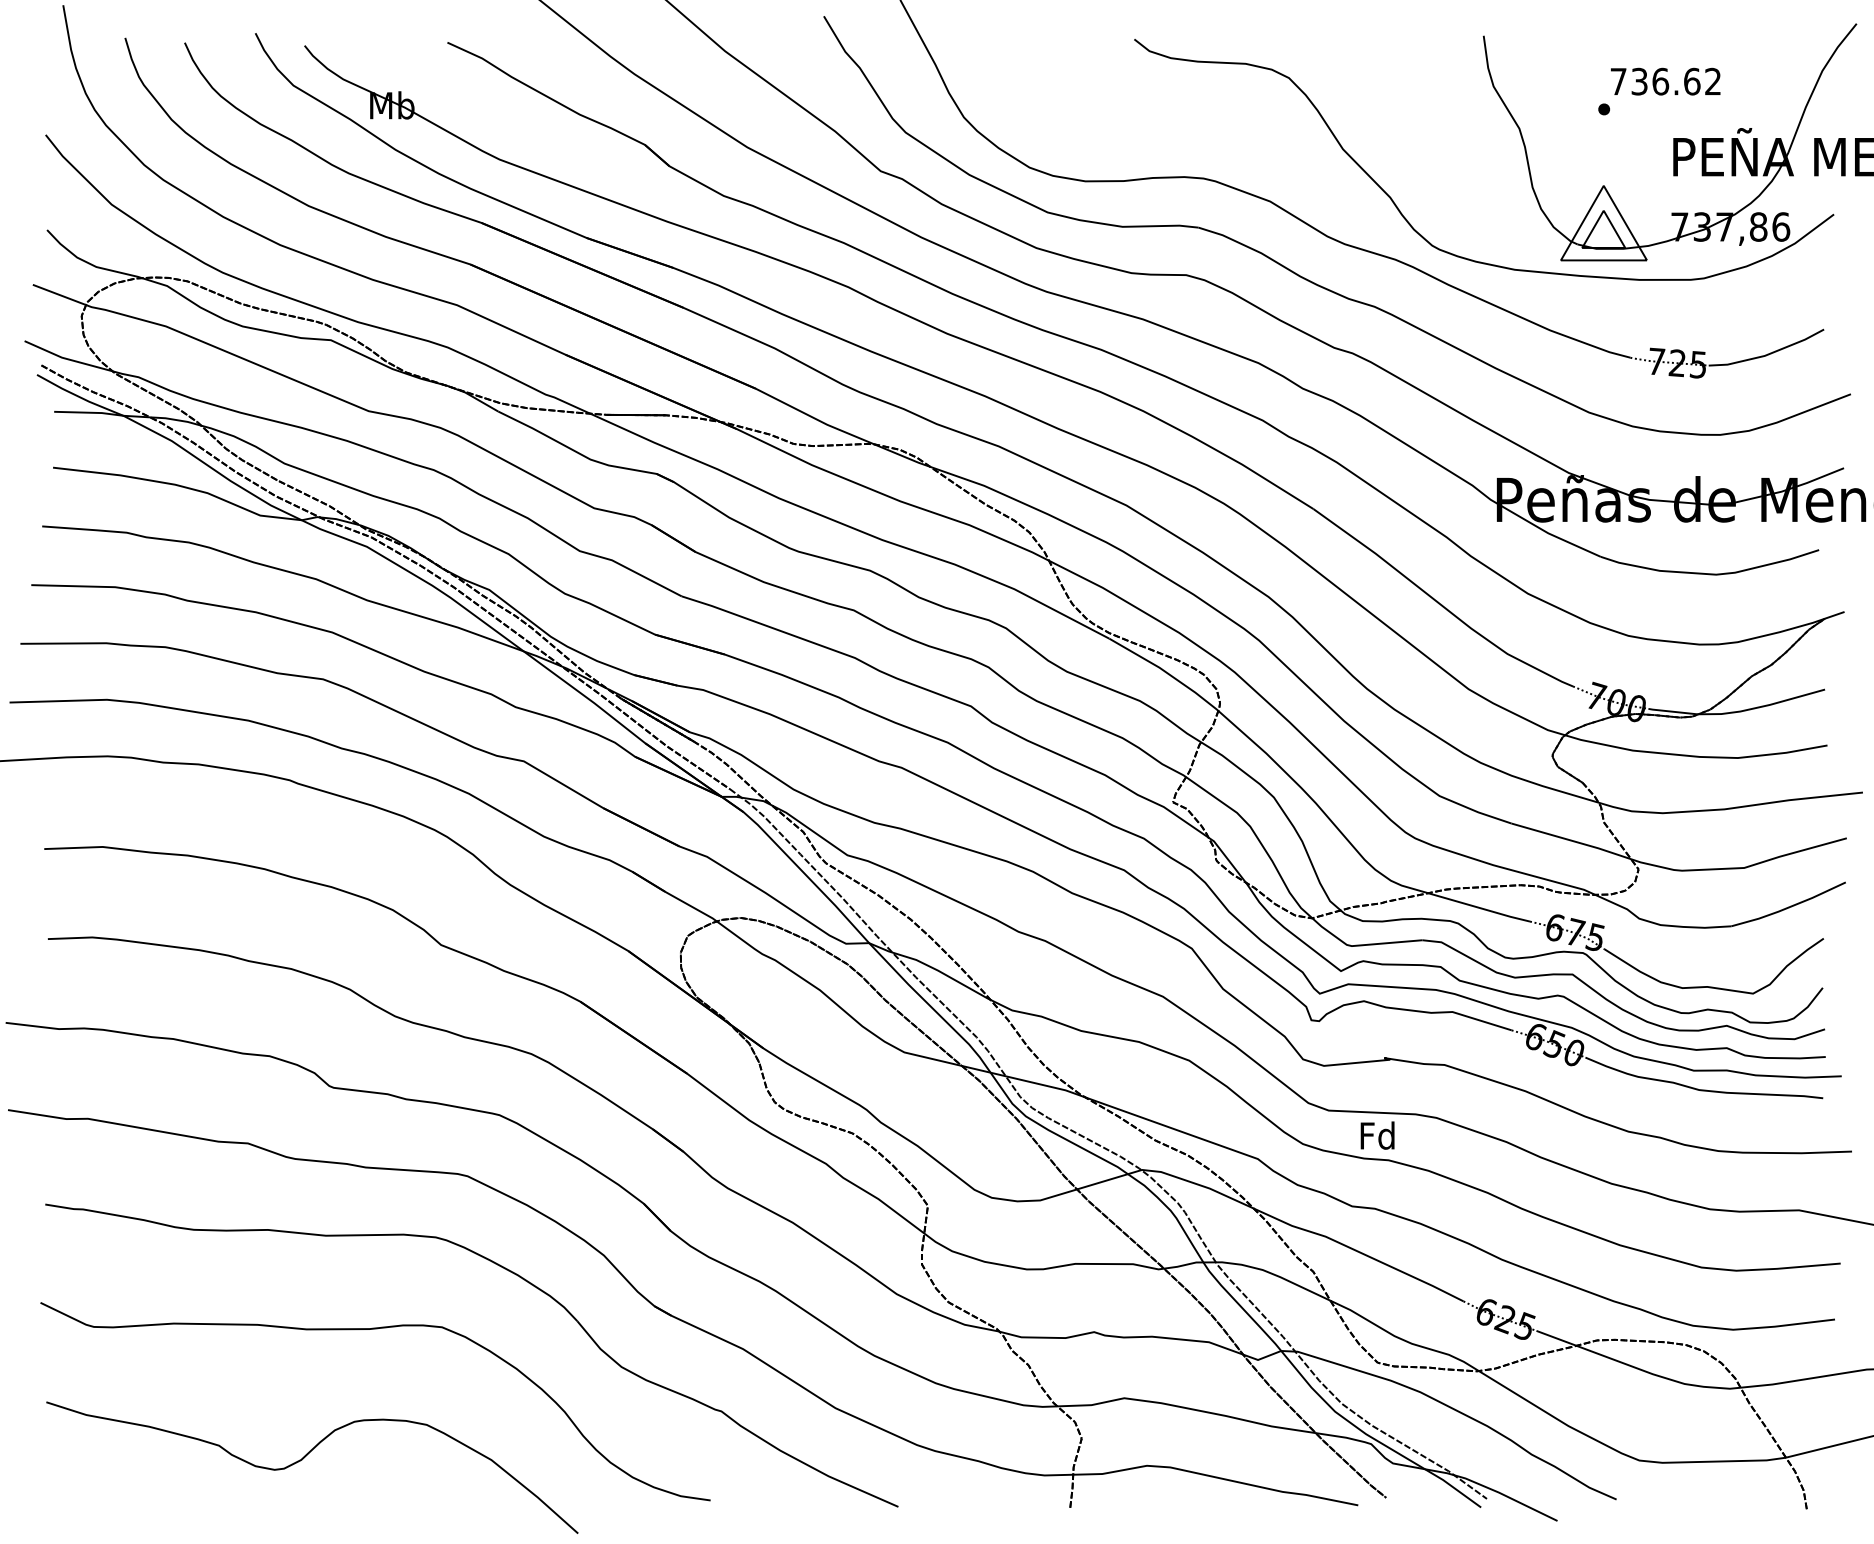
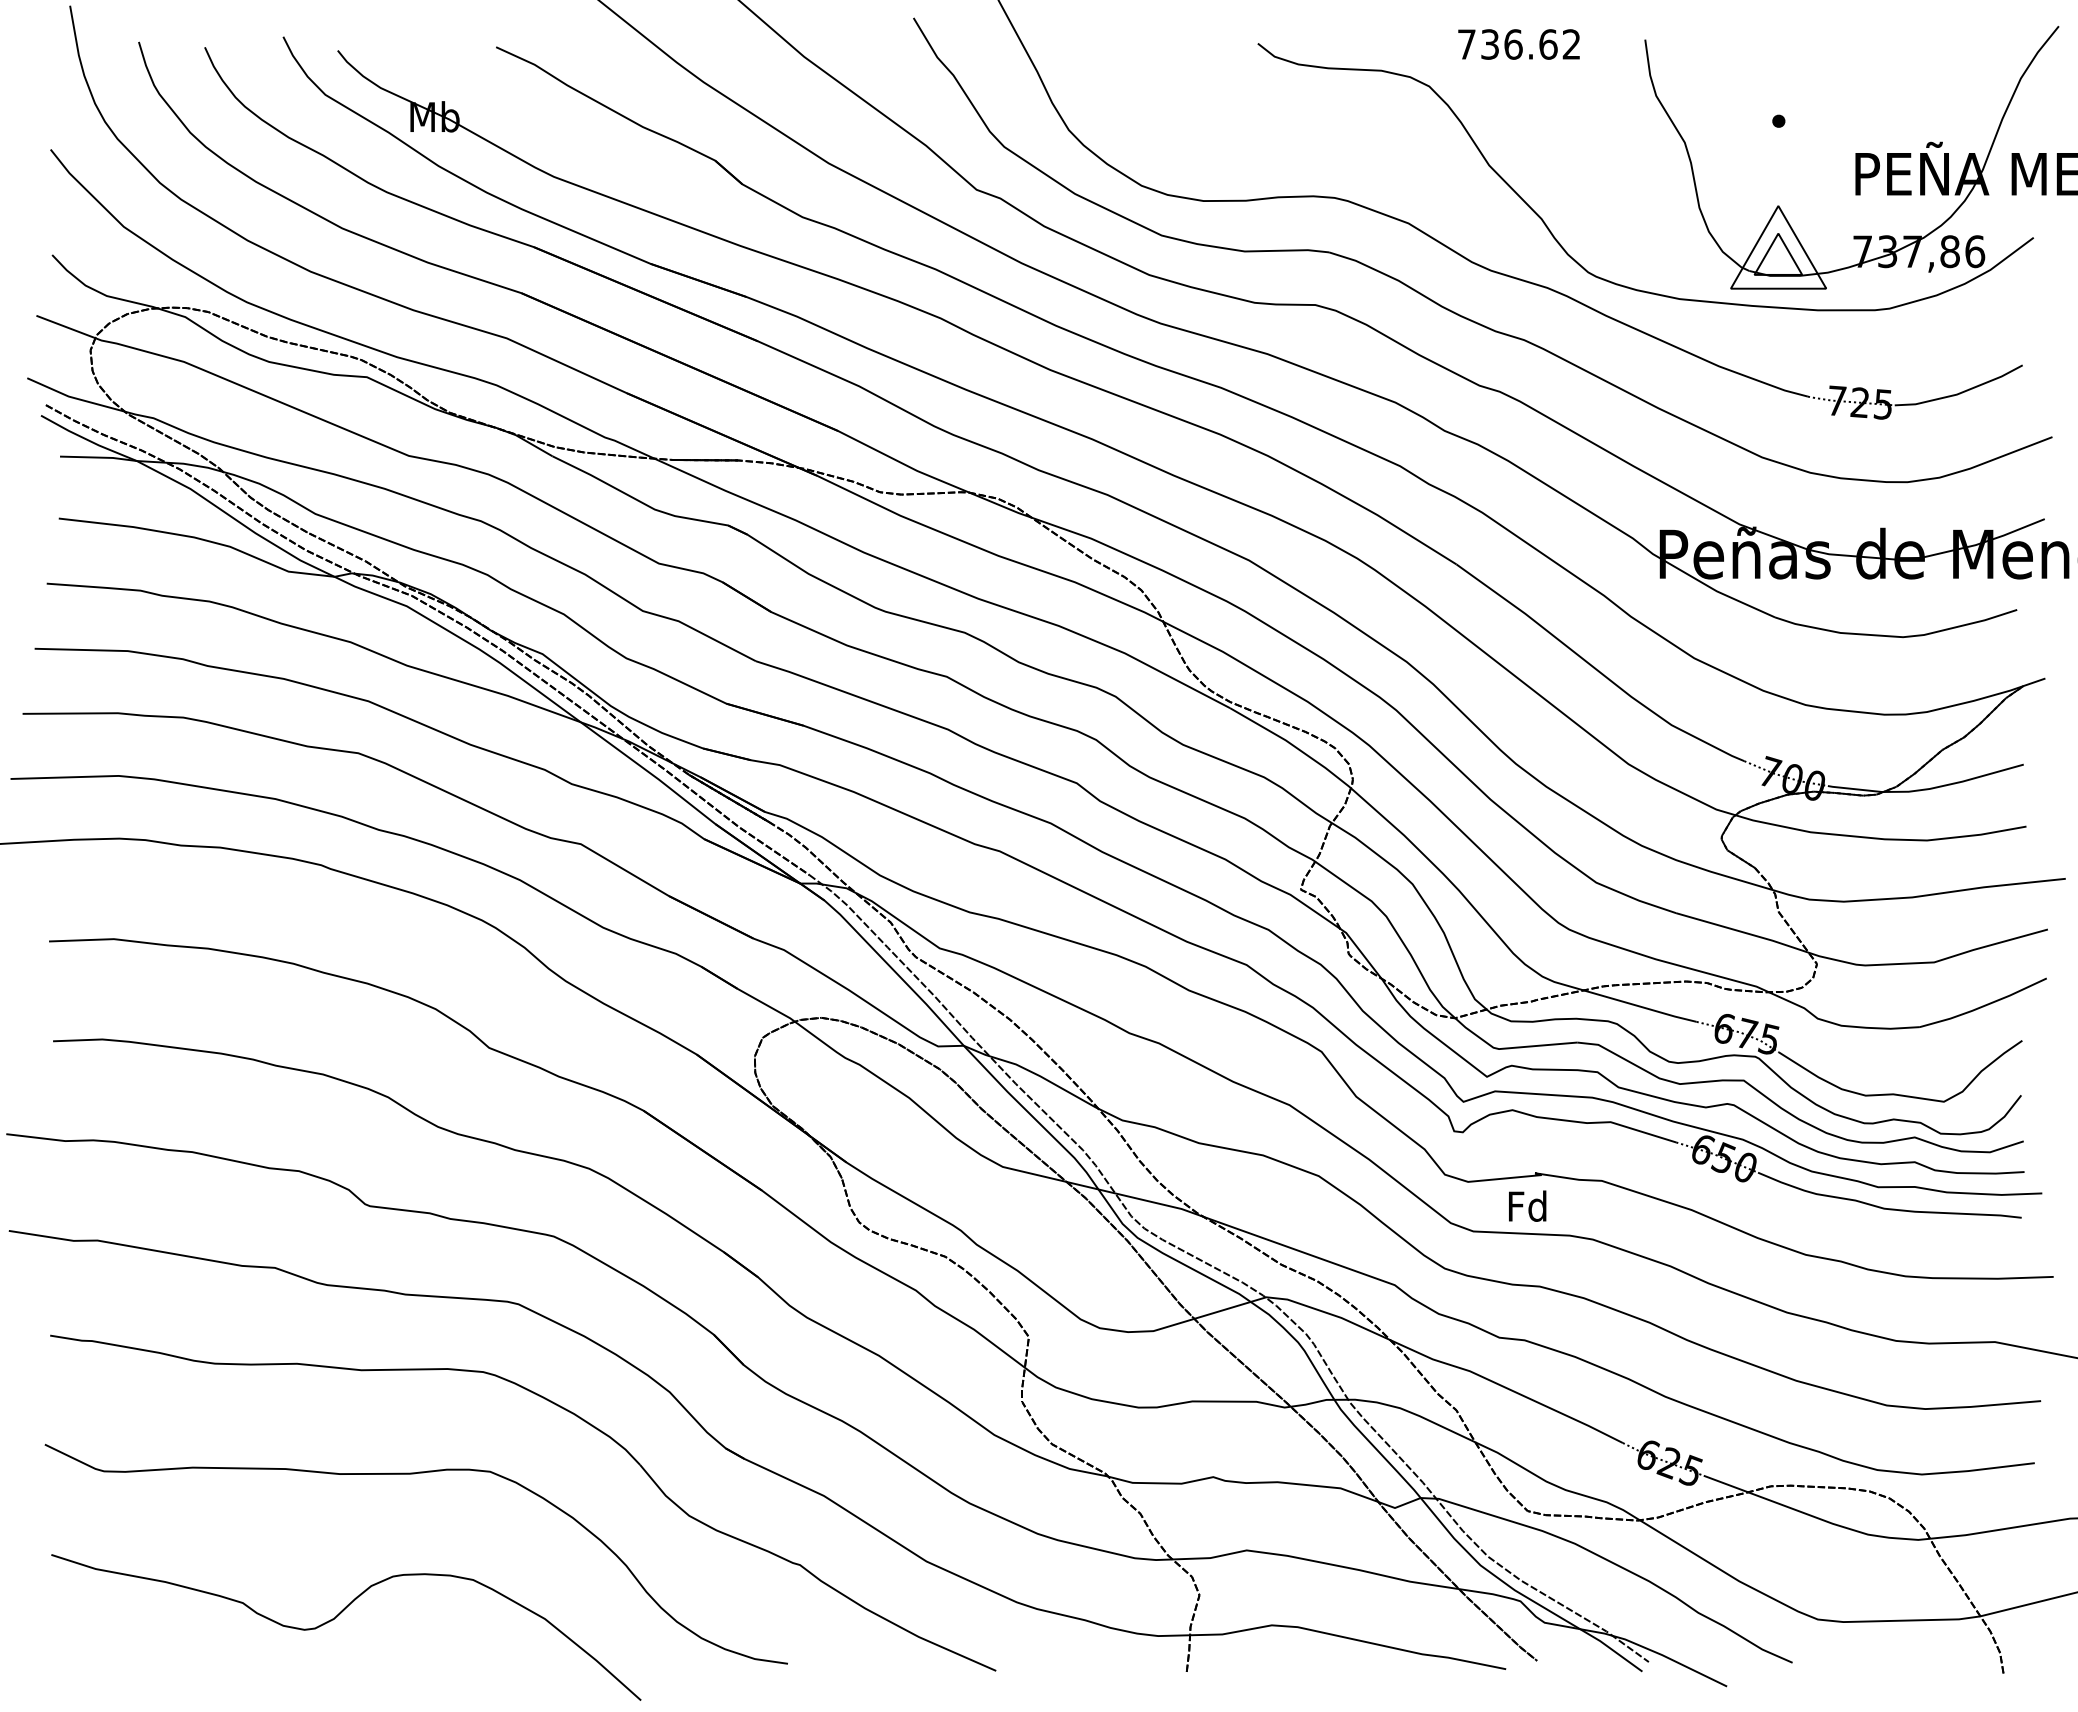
text: (1665, 81) -> (1518, 44), moved
text: (1377, 1134) -> (1527, 1205), moved

